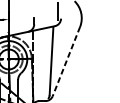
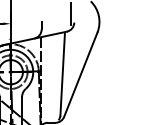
line: (66, 62) -> (80, 75), dashed -> solid

